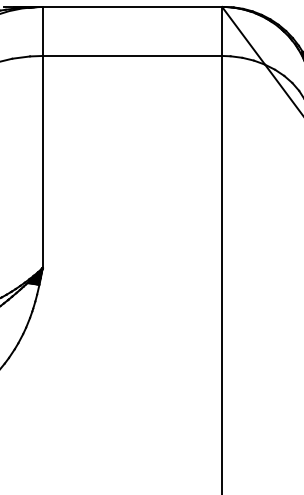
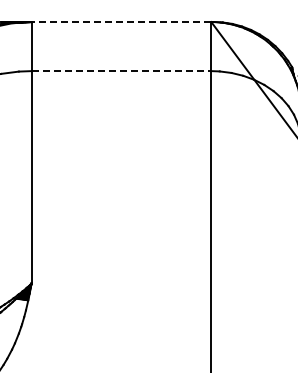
line: (132, 6) -> (121, 21), solid -> dashed
line: (132, 55) -> (121, 70), solid -> dashed

